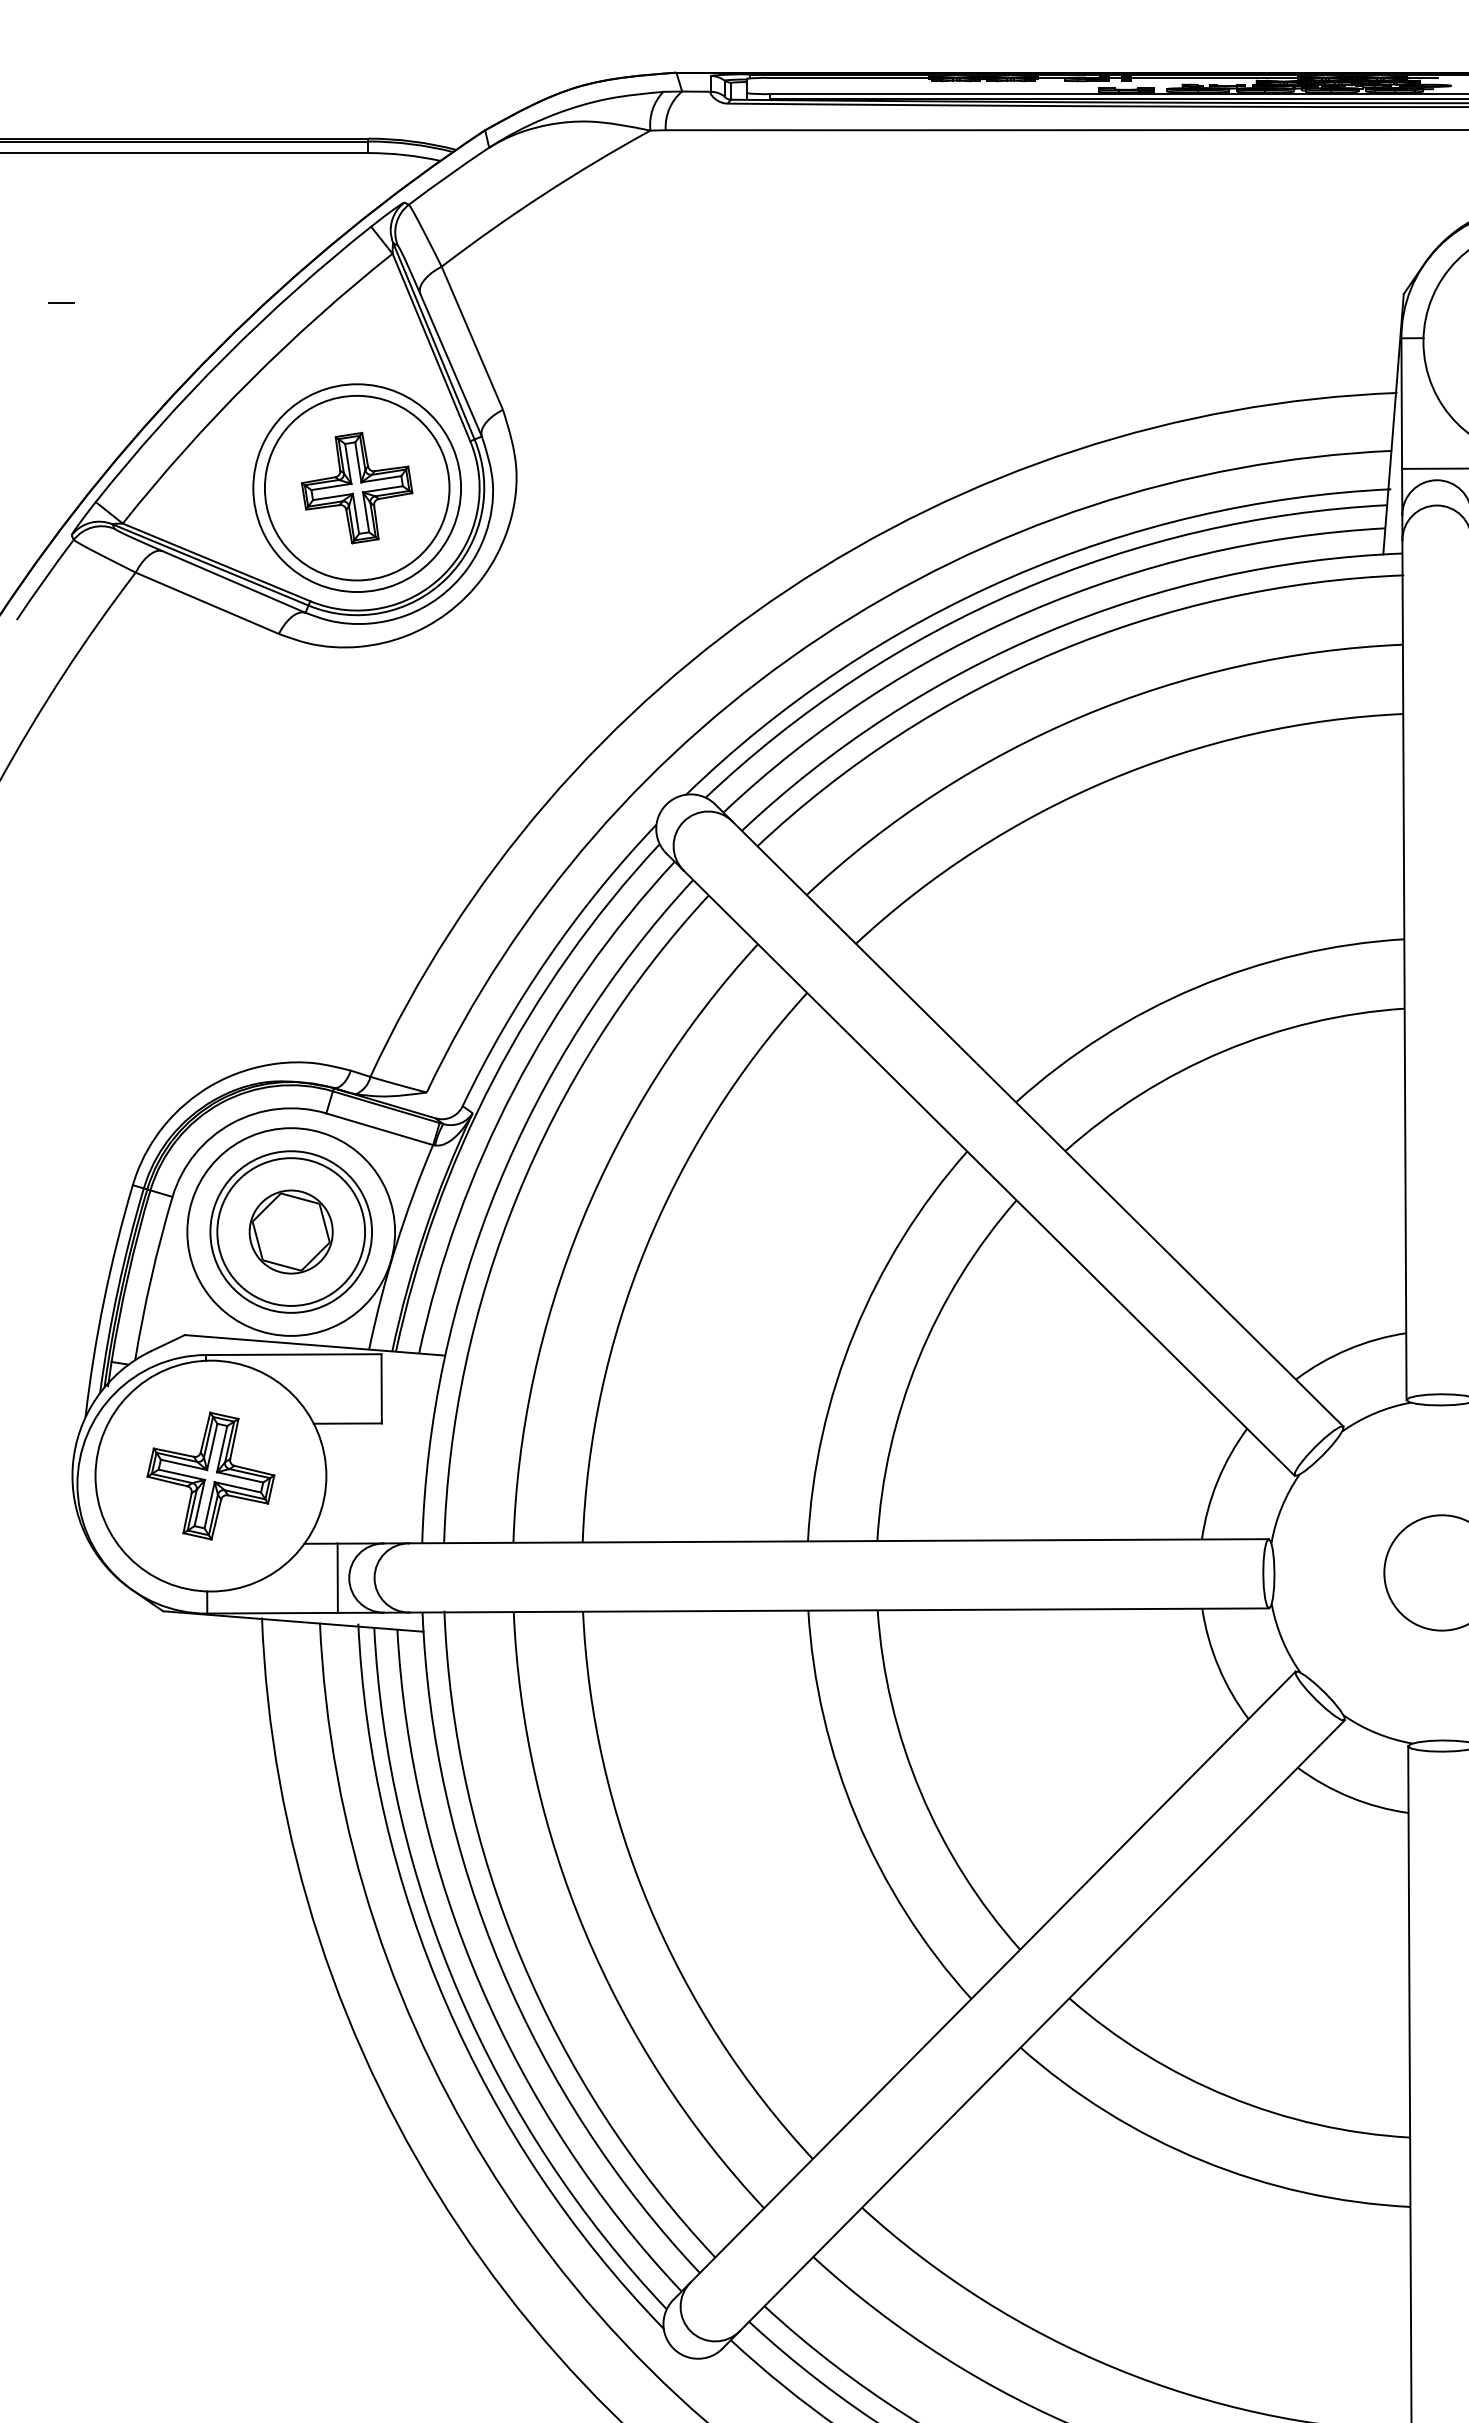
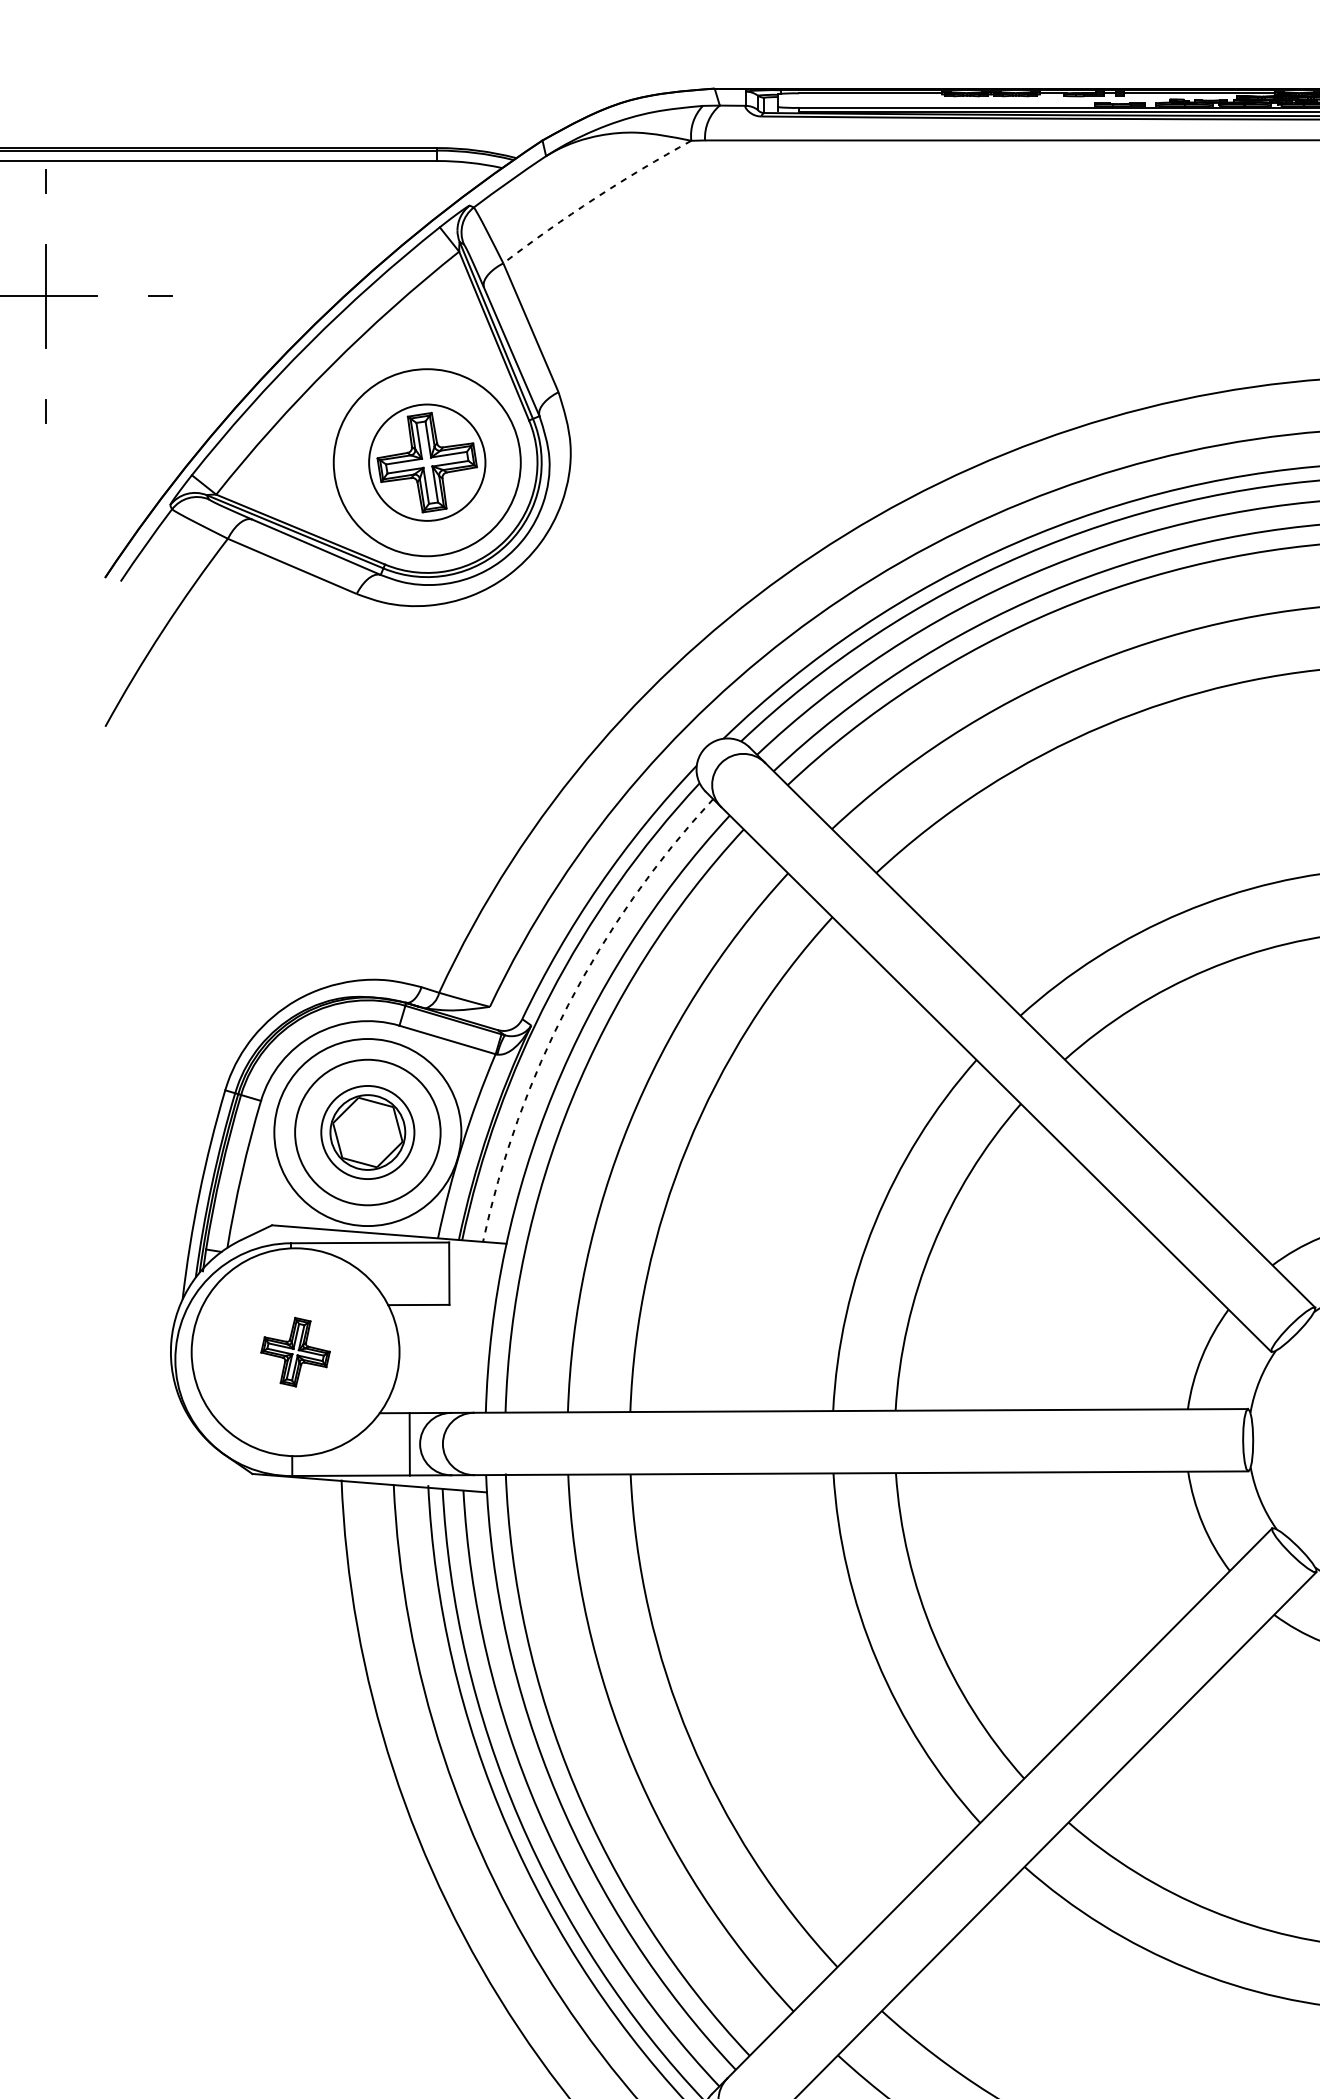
arc: (543, 194) -> (595, 198), solid -> dashed
circle: (356, 487) -> (426, 462), size x0.7
arc: (513, 1090) -> (568, 1005), solid -> dashed
circle: (291, 1231) -> (368, 1132), size x0.7
part: (210, 1475) -> (295, 1351), size x0.6

